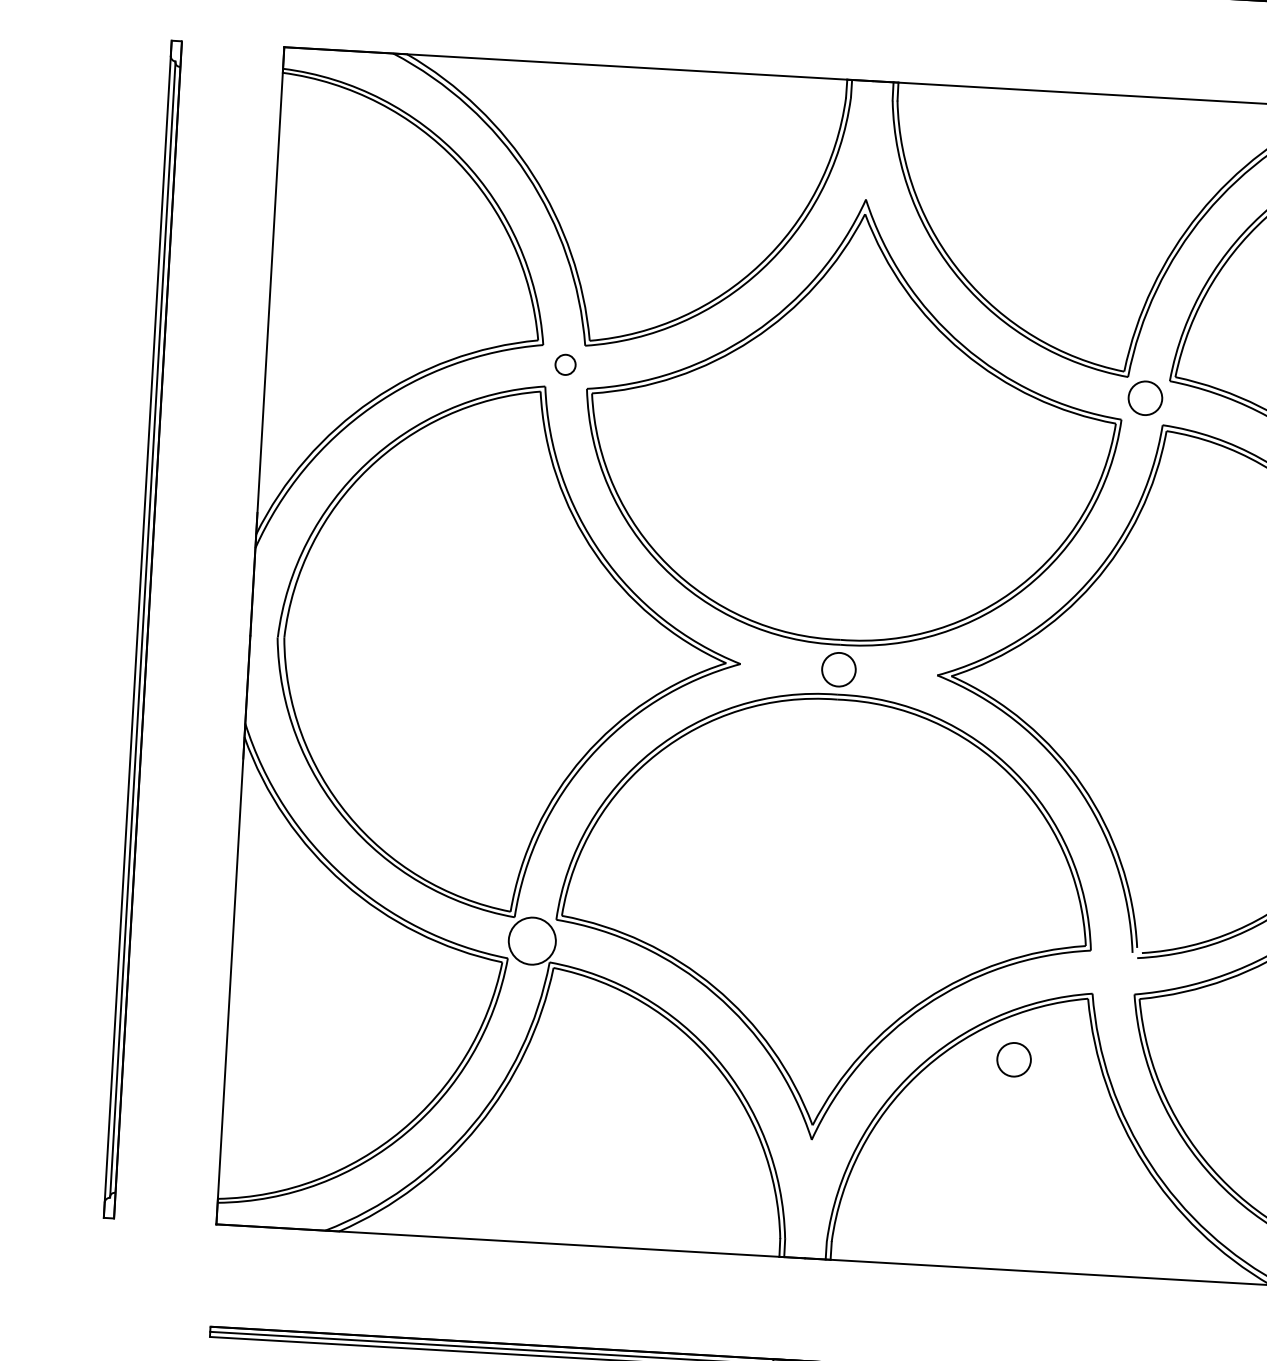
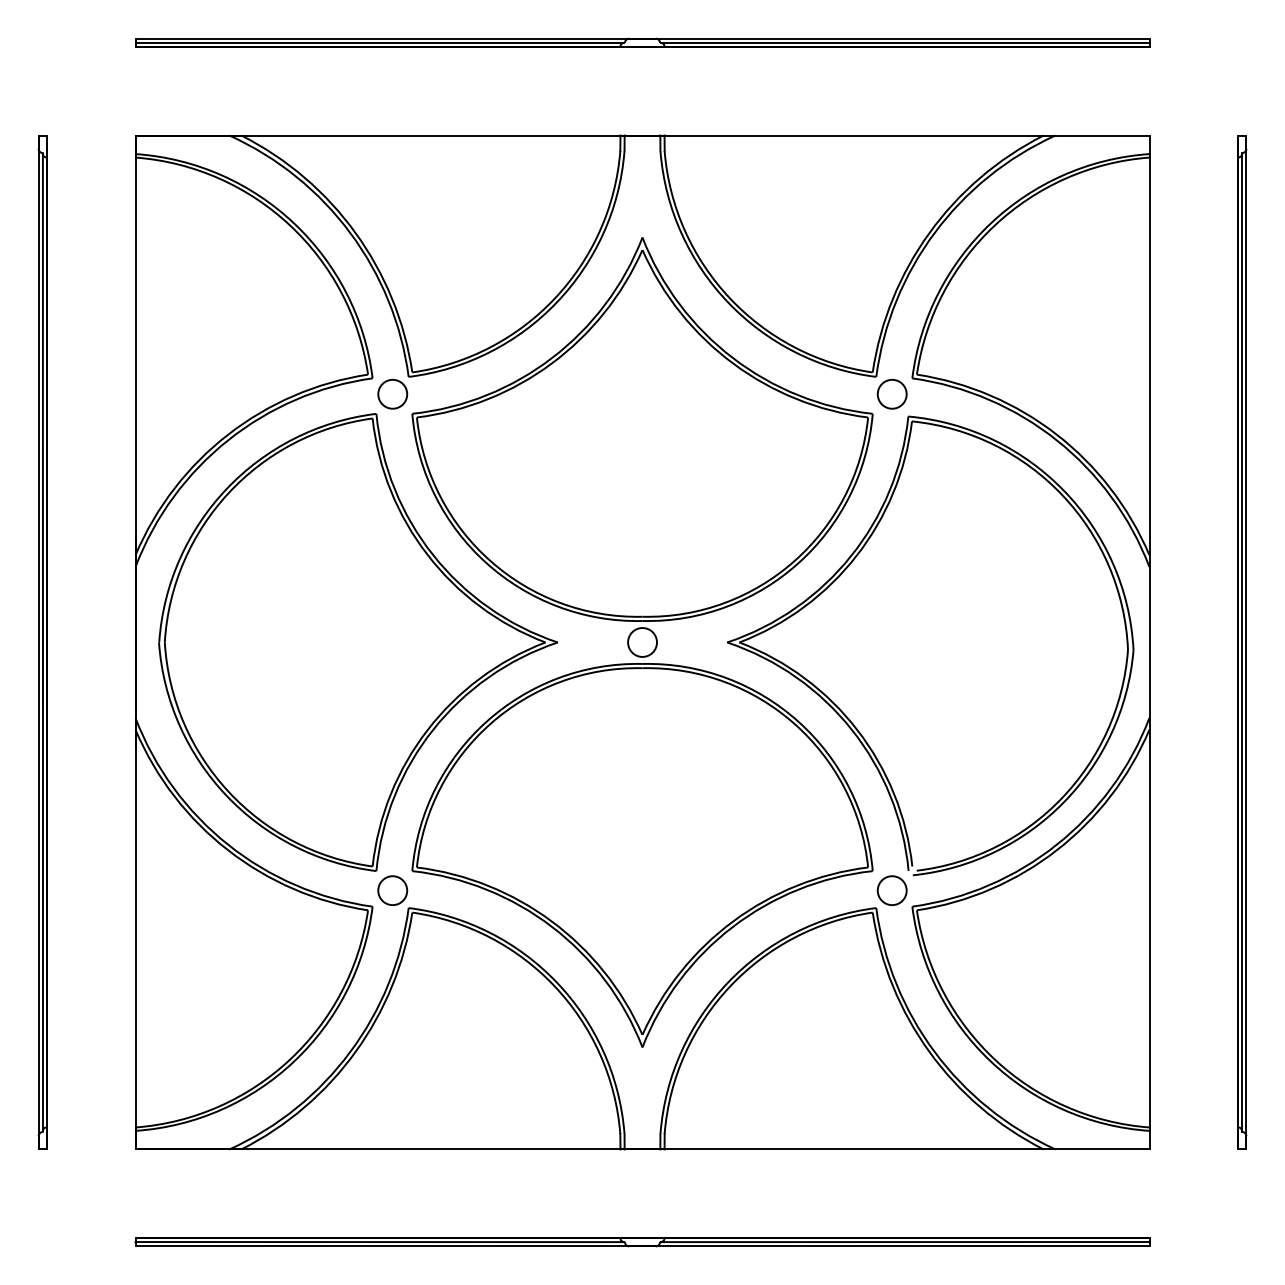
circle: (565, 363) -> (392, 393), size x1.67
circle: (532, 940) -> (392, 890), size x0.71
circle: (1013, 1059) -> (891, 890), moved

